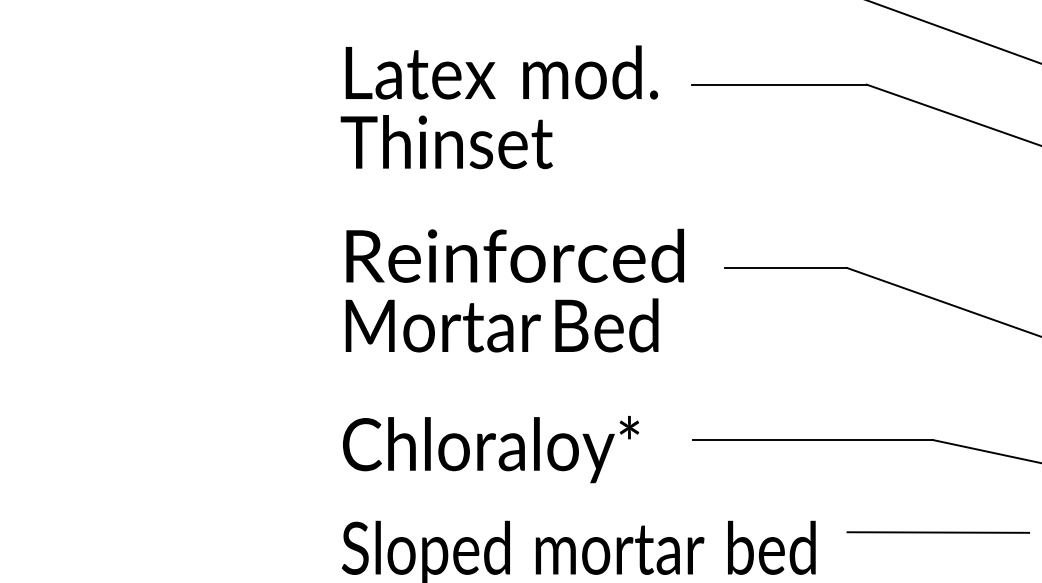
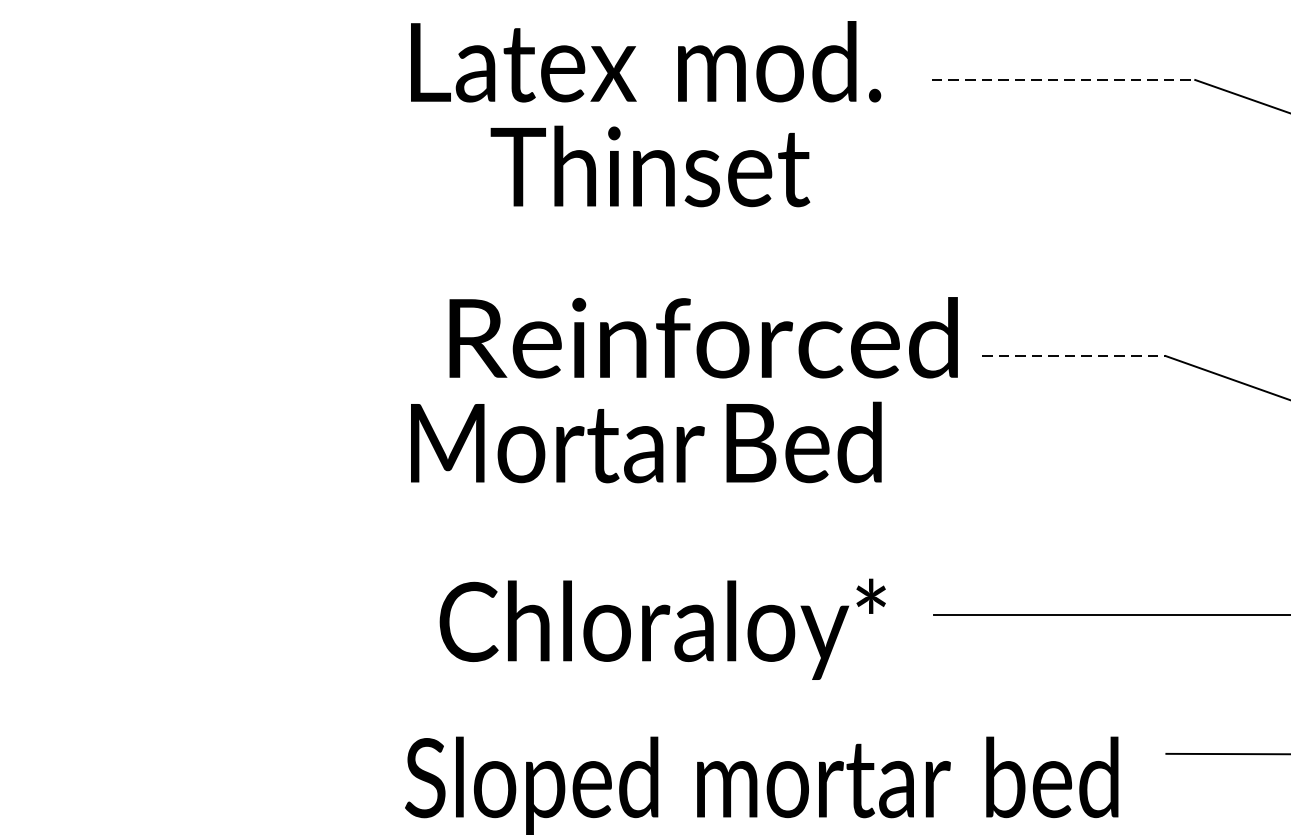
line: (779, 84) -> (1063, 79), solid -> dashed
text: (446, 142) -> (649, 167), moved
text: (514, 255) -> (702, 337), moved
line: (786, 268) -> (1074, 356), solid -> dashed
text: (491, 449) -> (663, 629), moved

